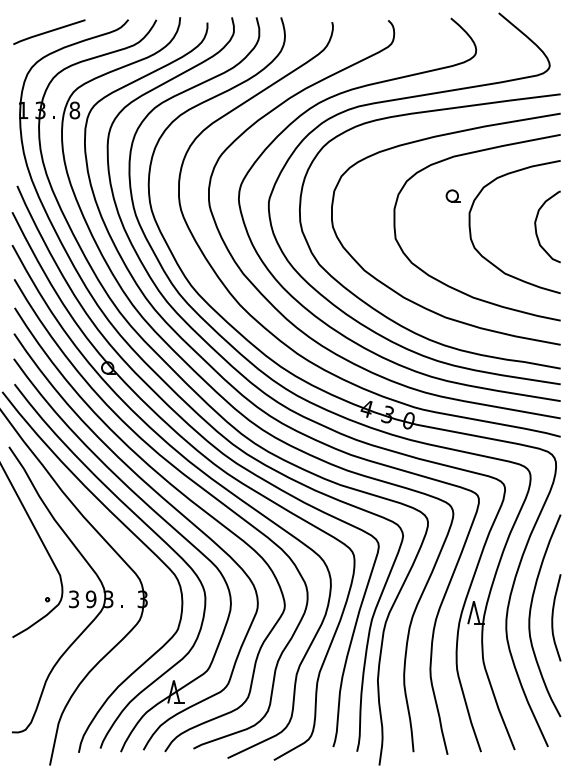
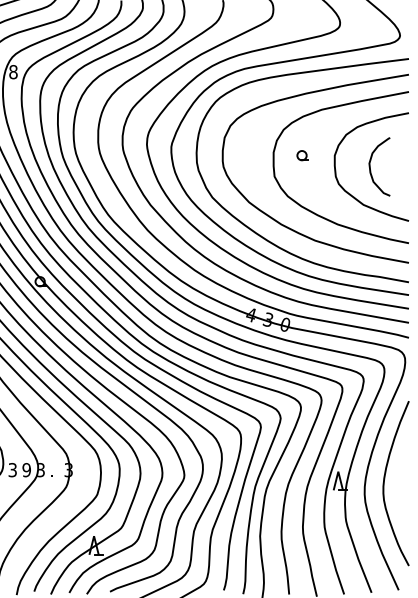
part: (452, 195) -> (302, 155), moved
curve: (536, 226) -> (370, 166), moved
curve: (553, 617) -> (403, 484), removed

